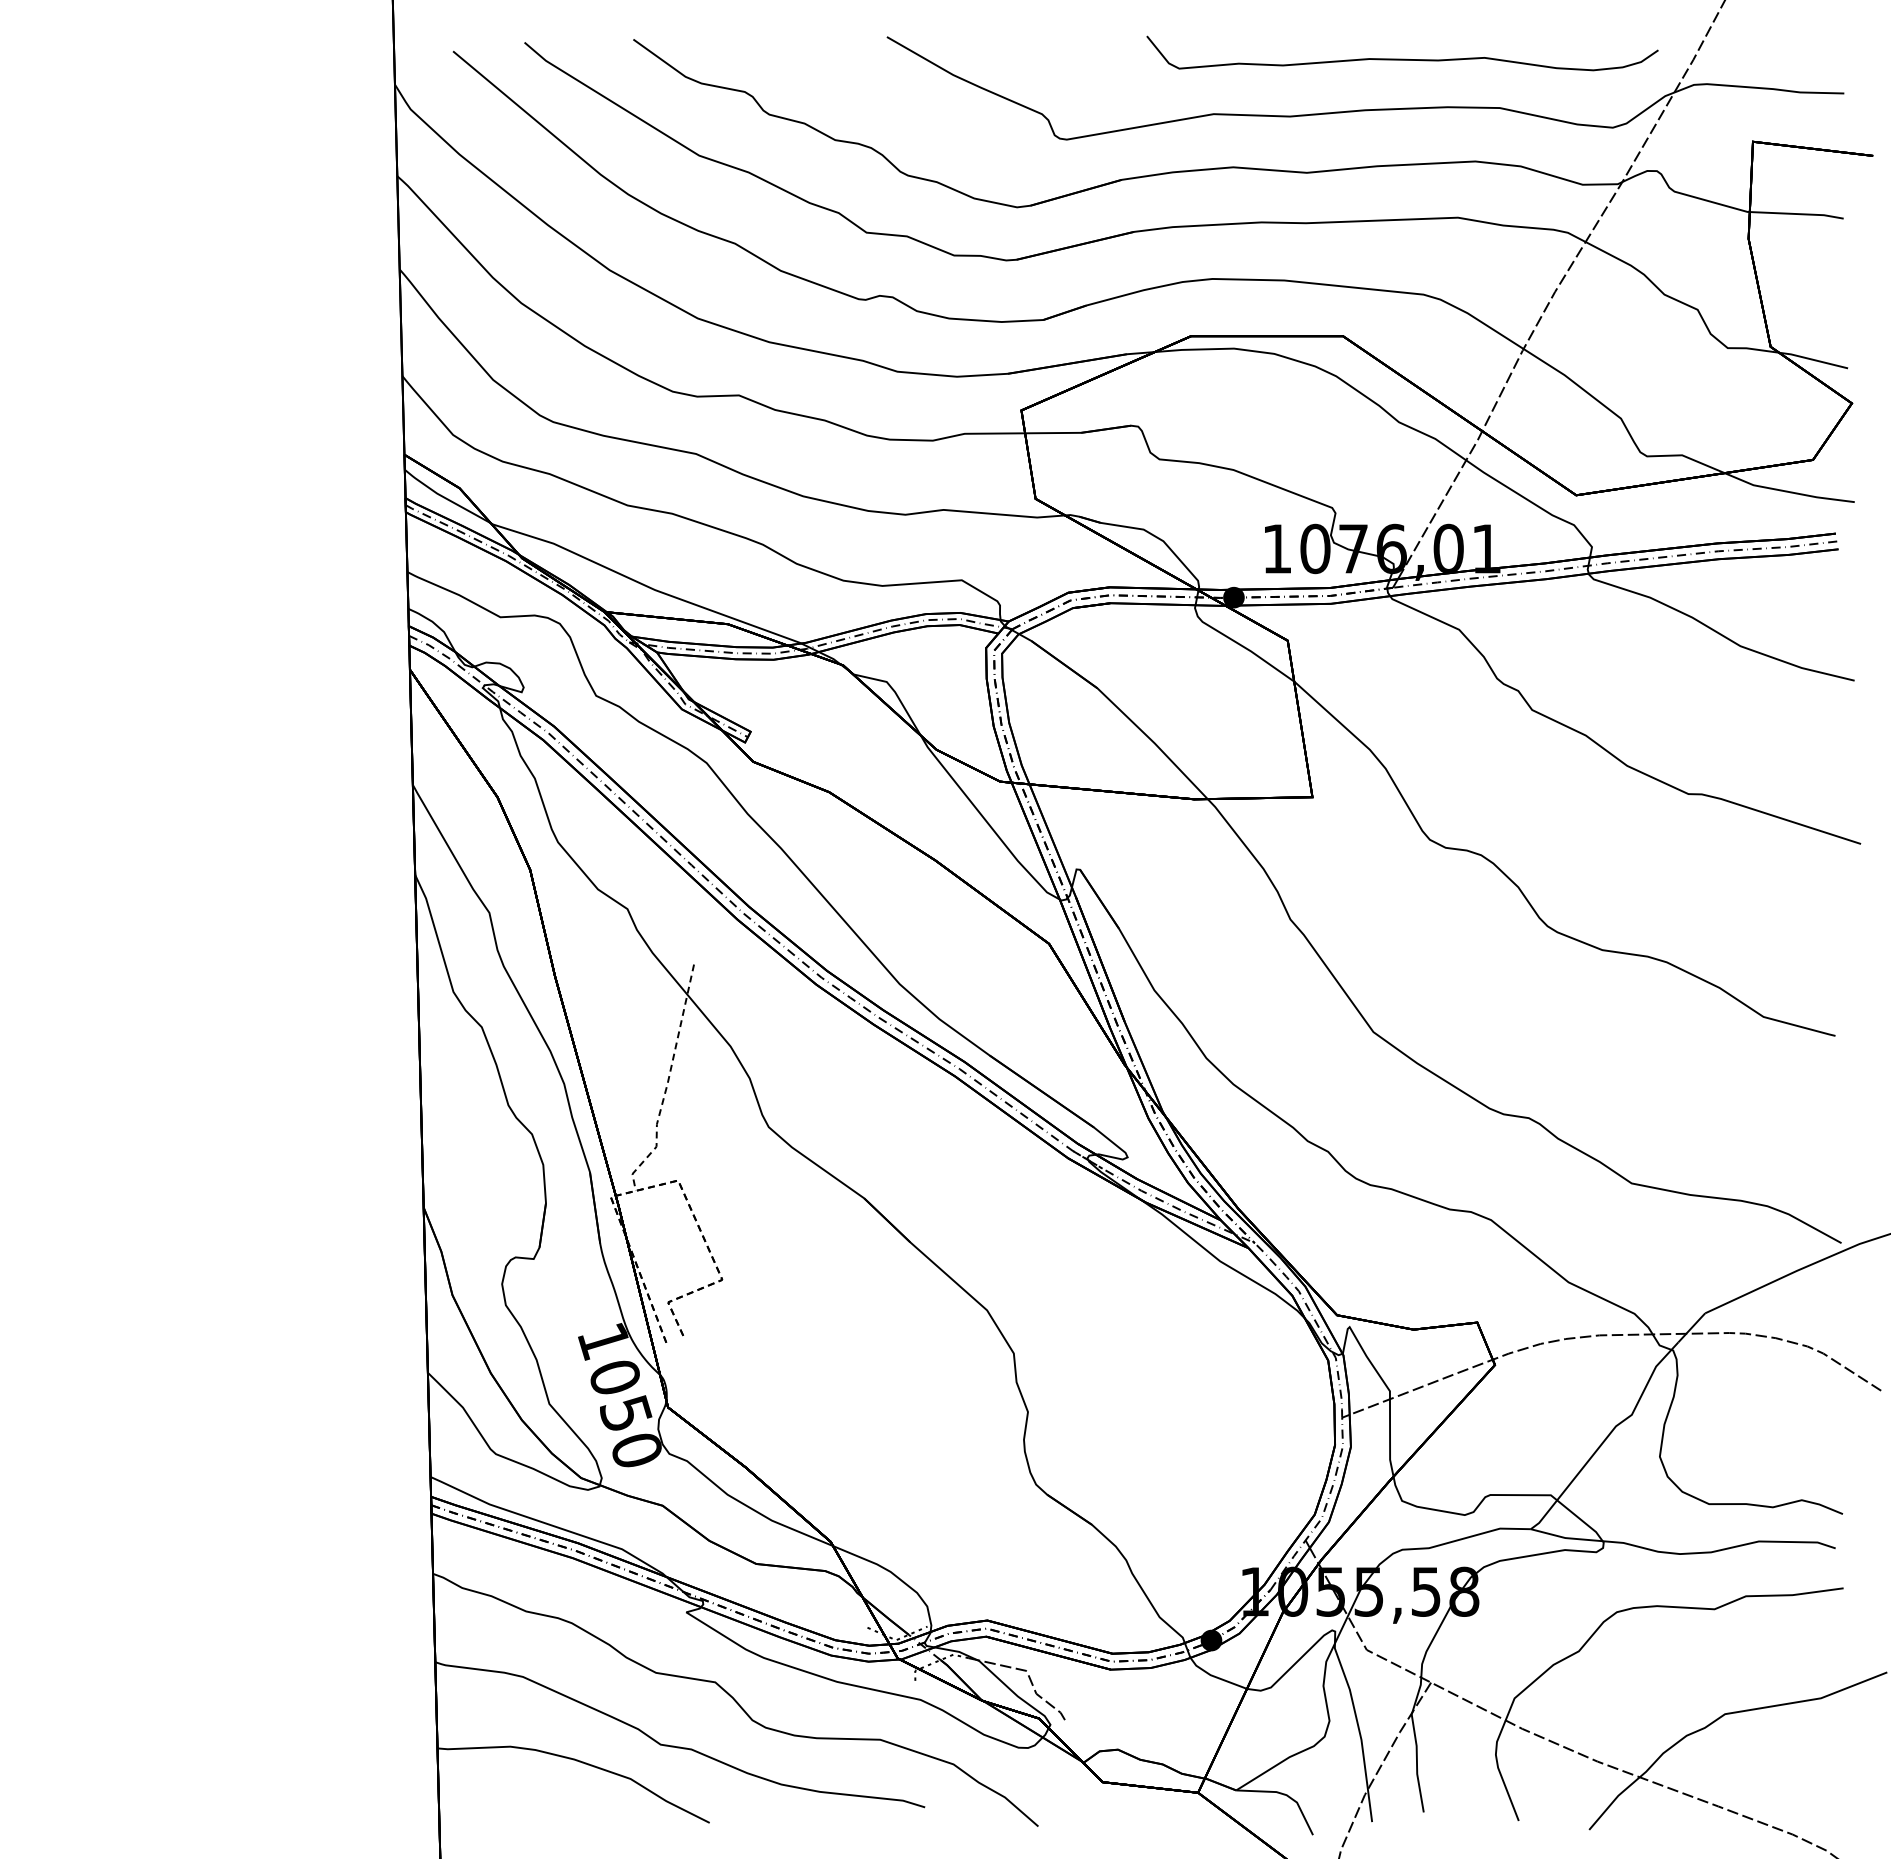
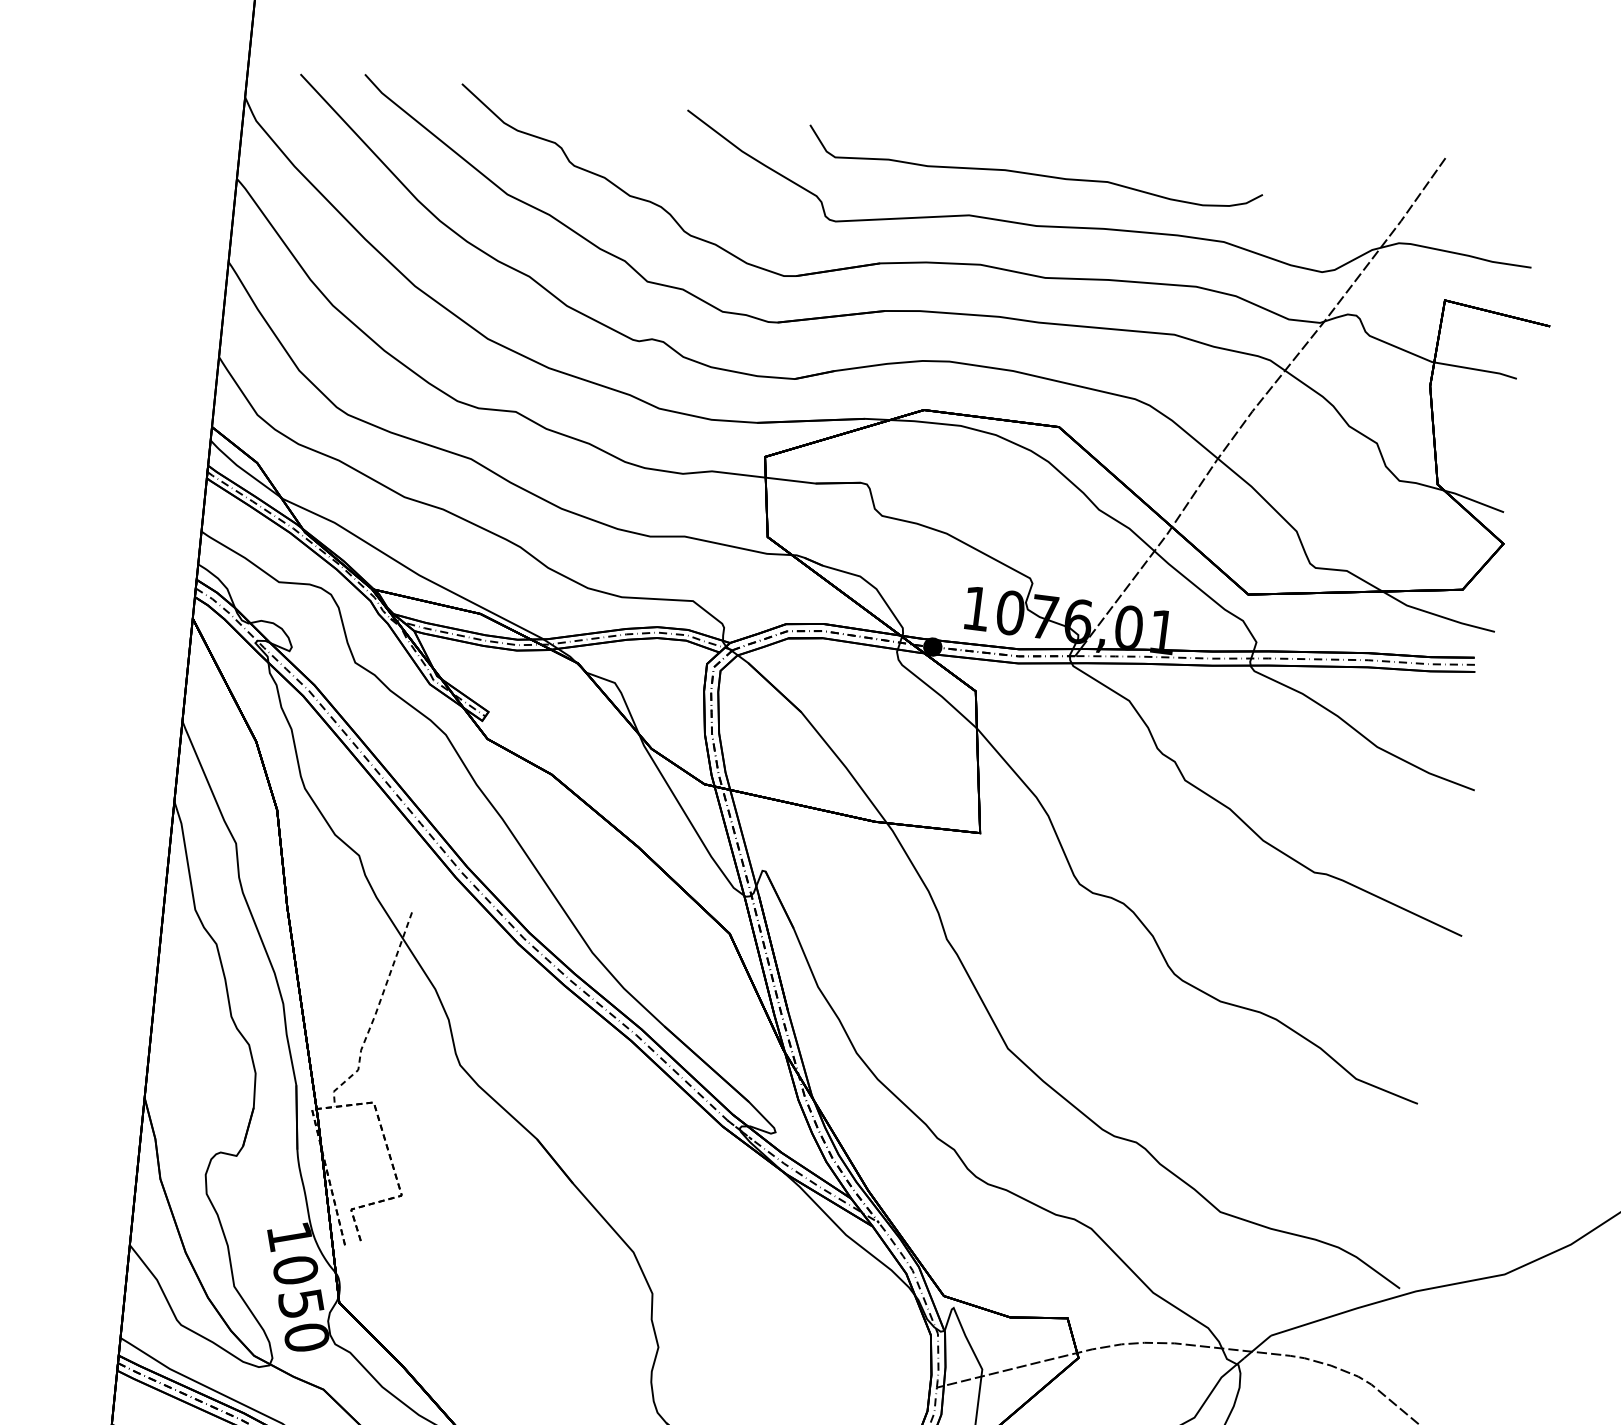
curve: (1402, 58) -> (1034, 173), moved

